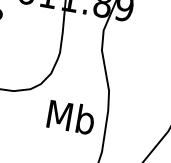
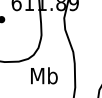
text: (71, 116) -> (44, 75), moved

